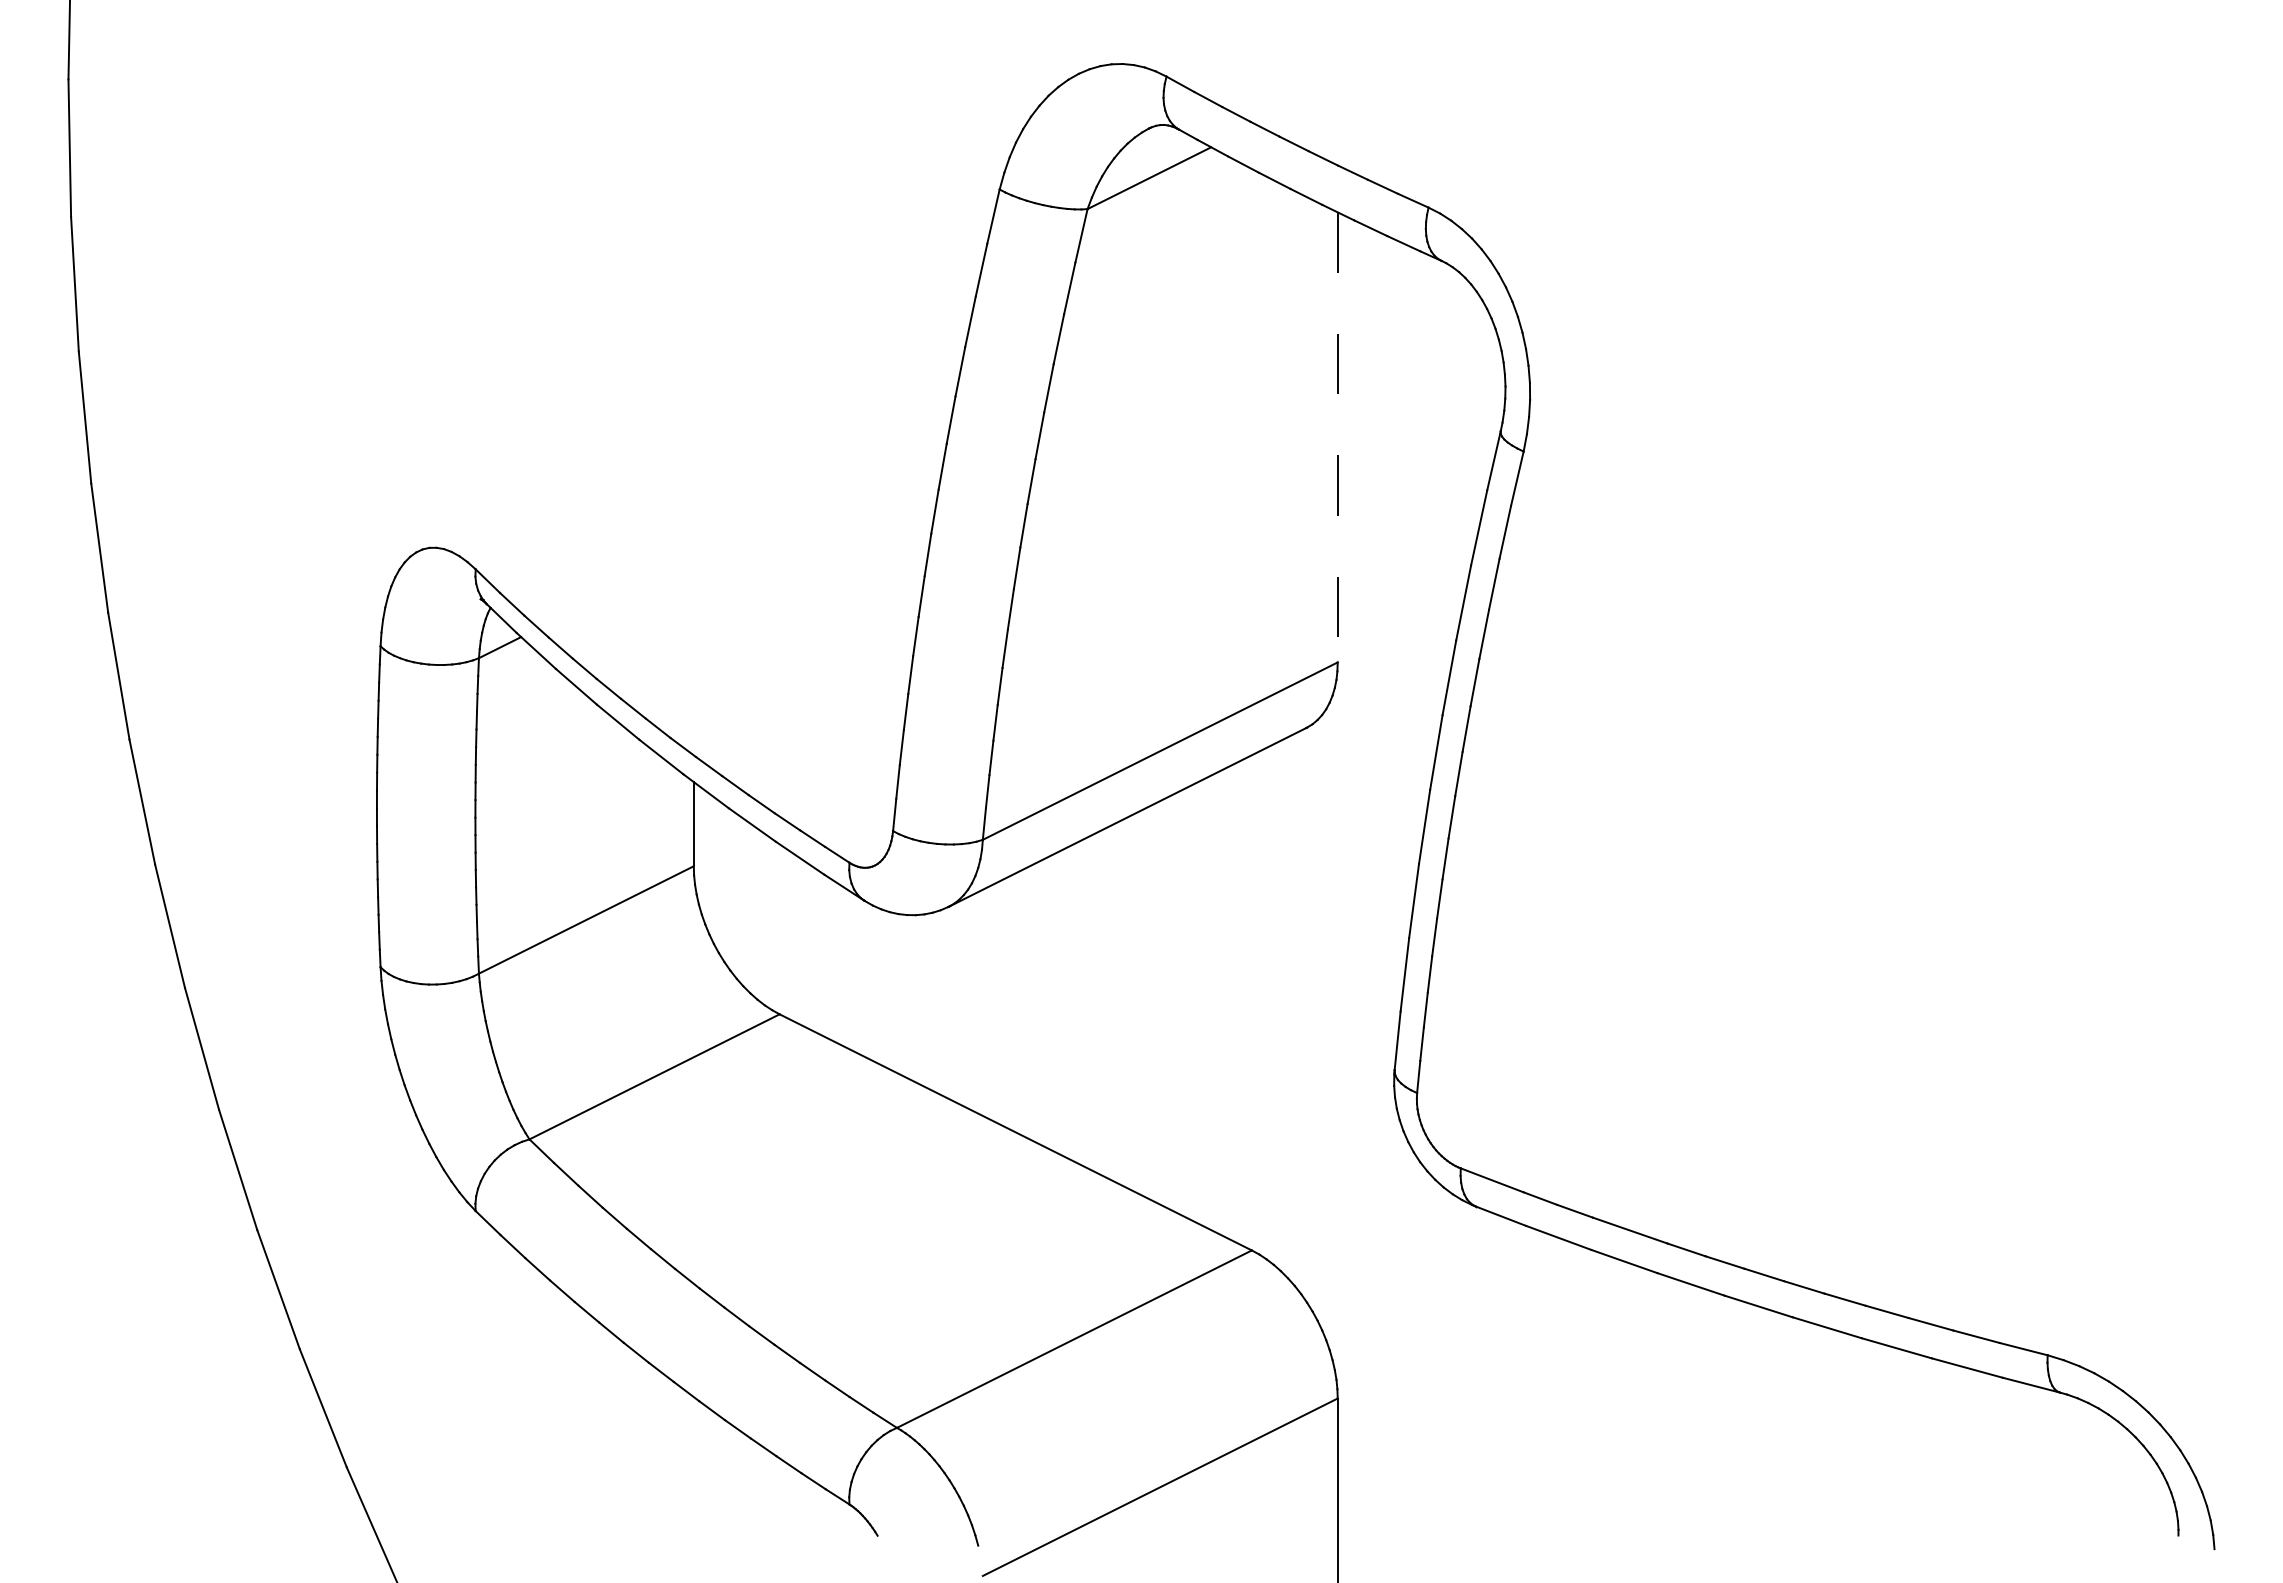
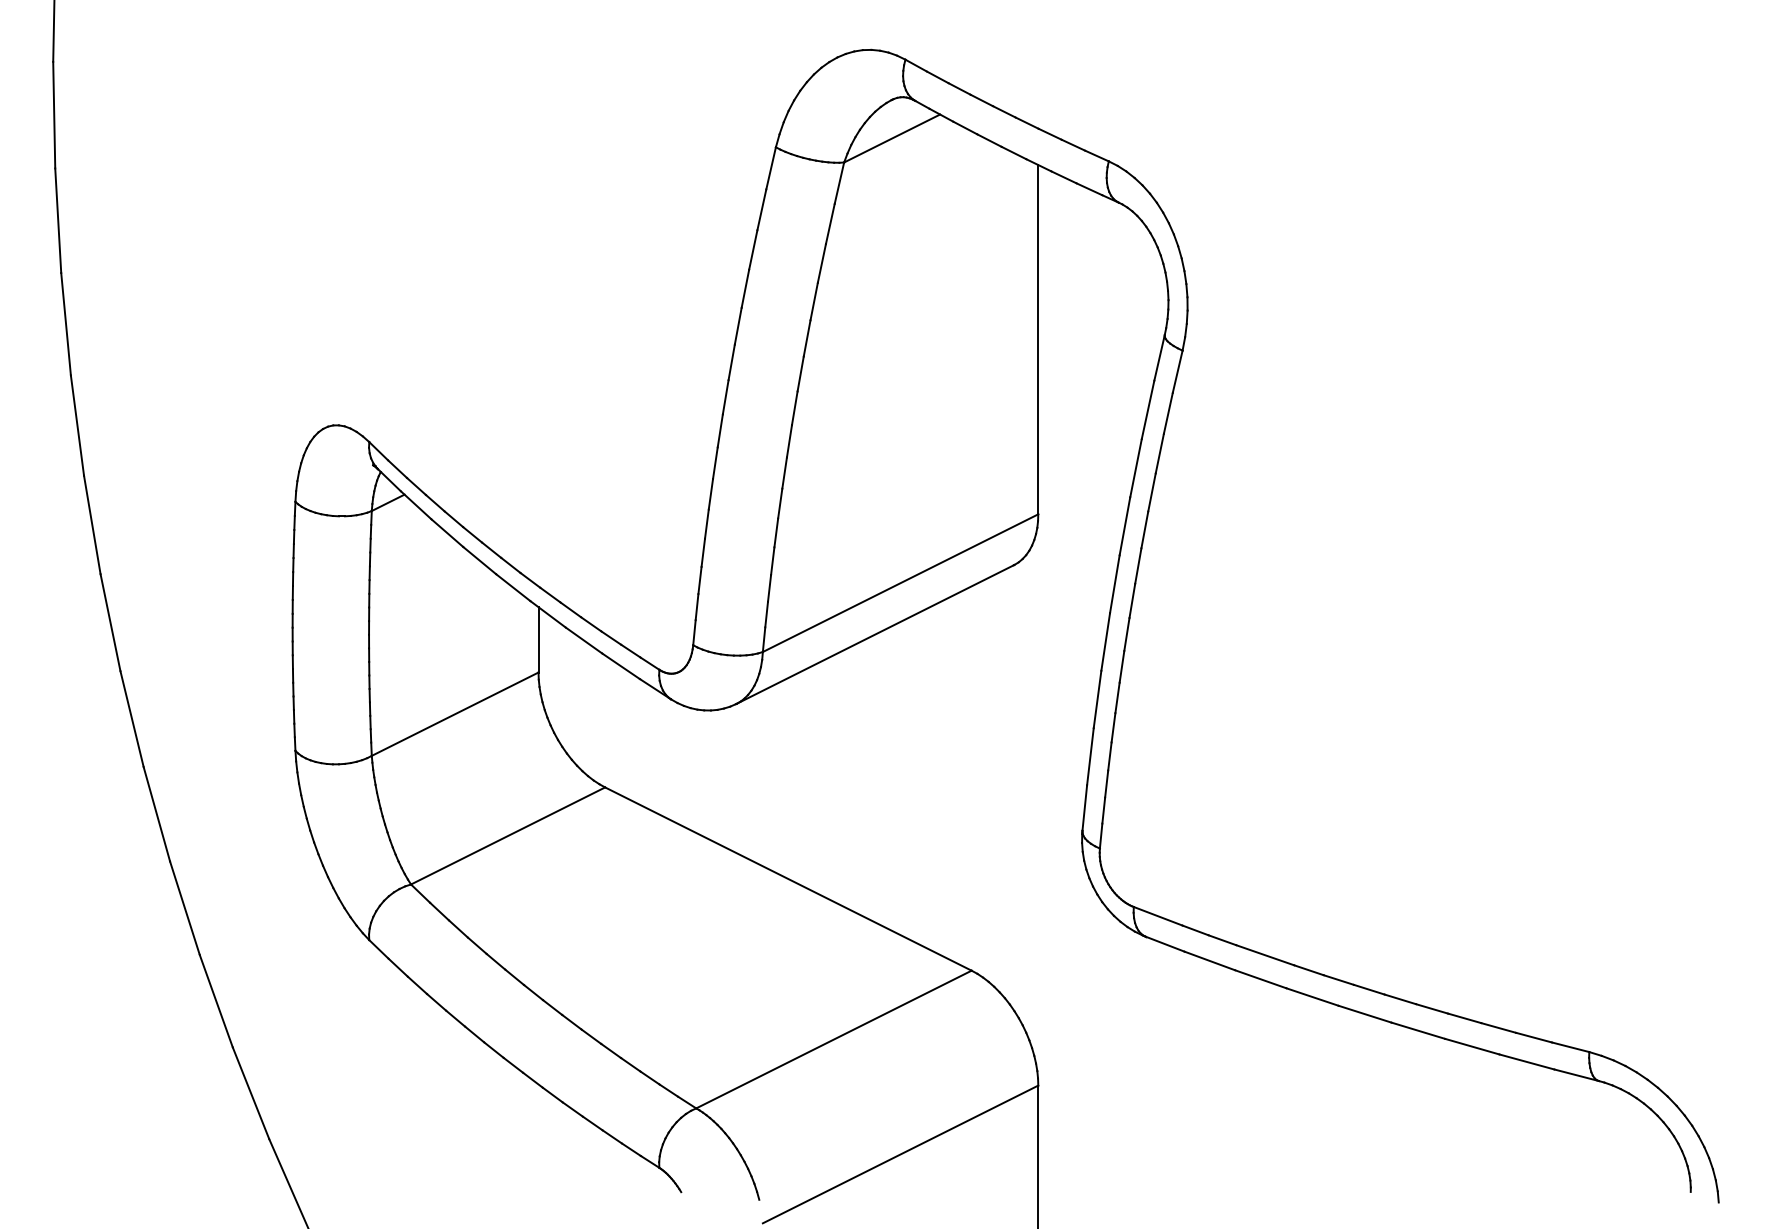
line: (1337, 437) -> (1038, 339), dashed -> solid

